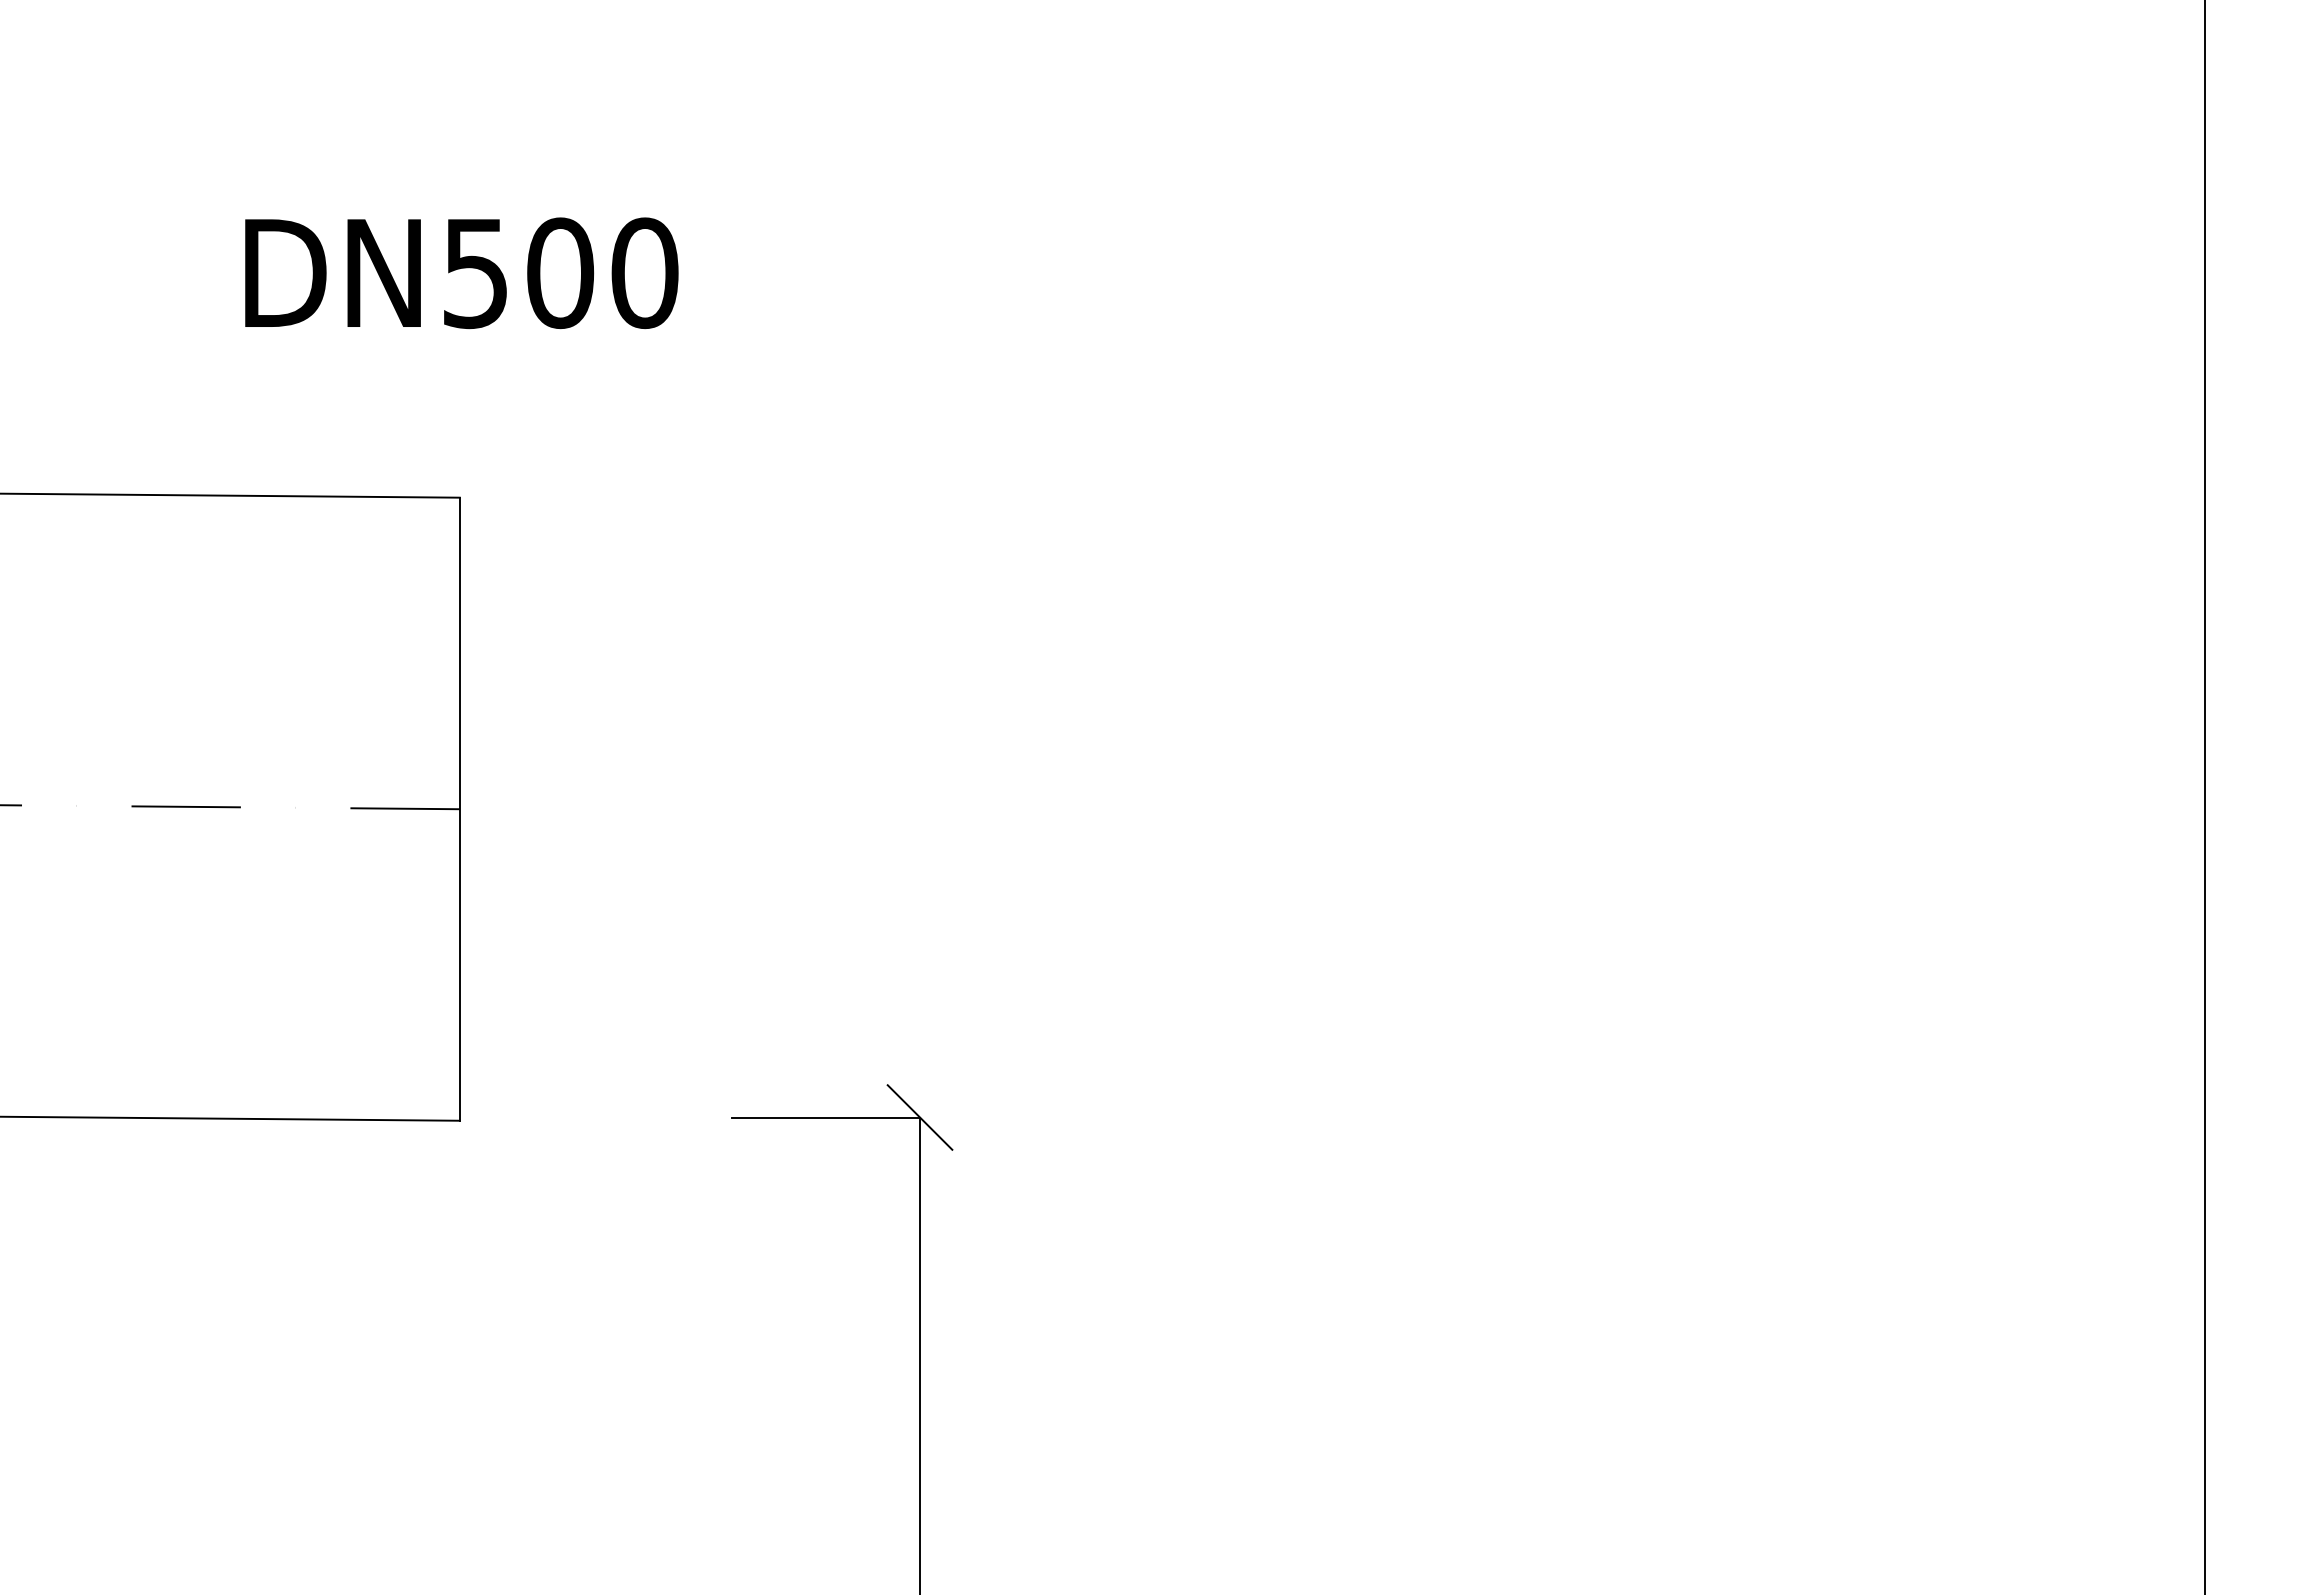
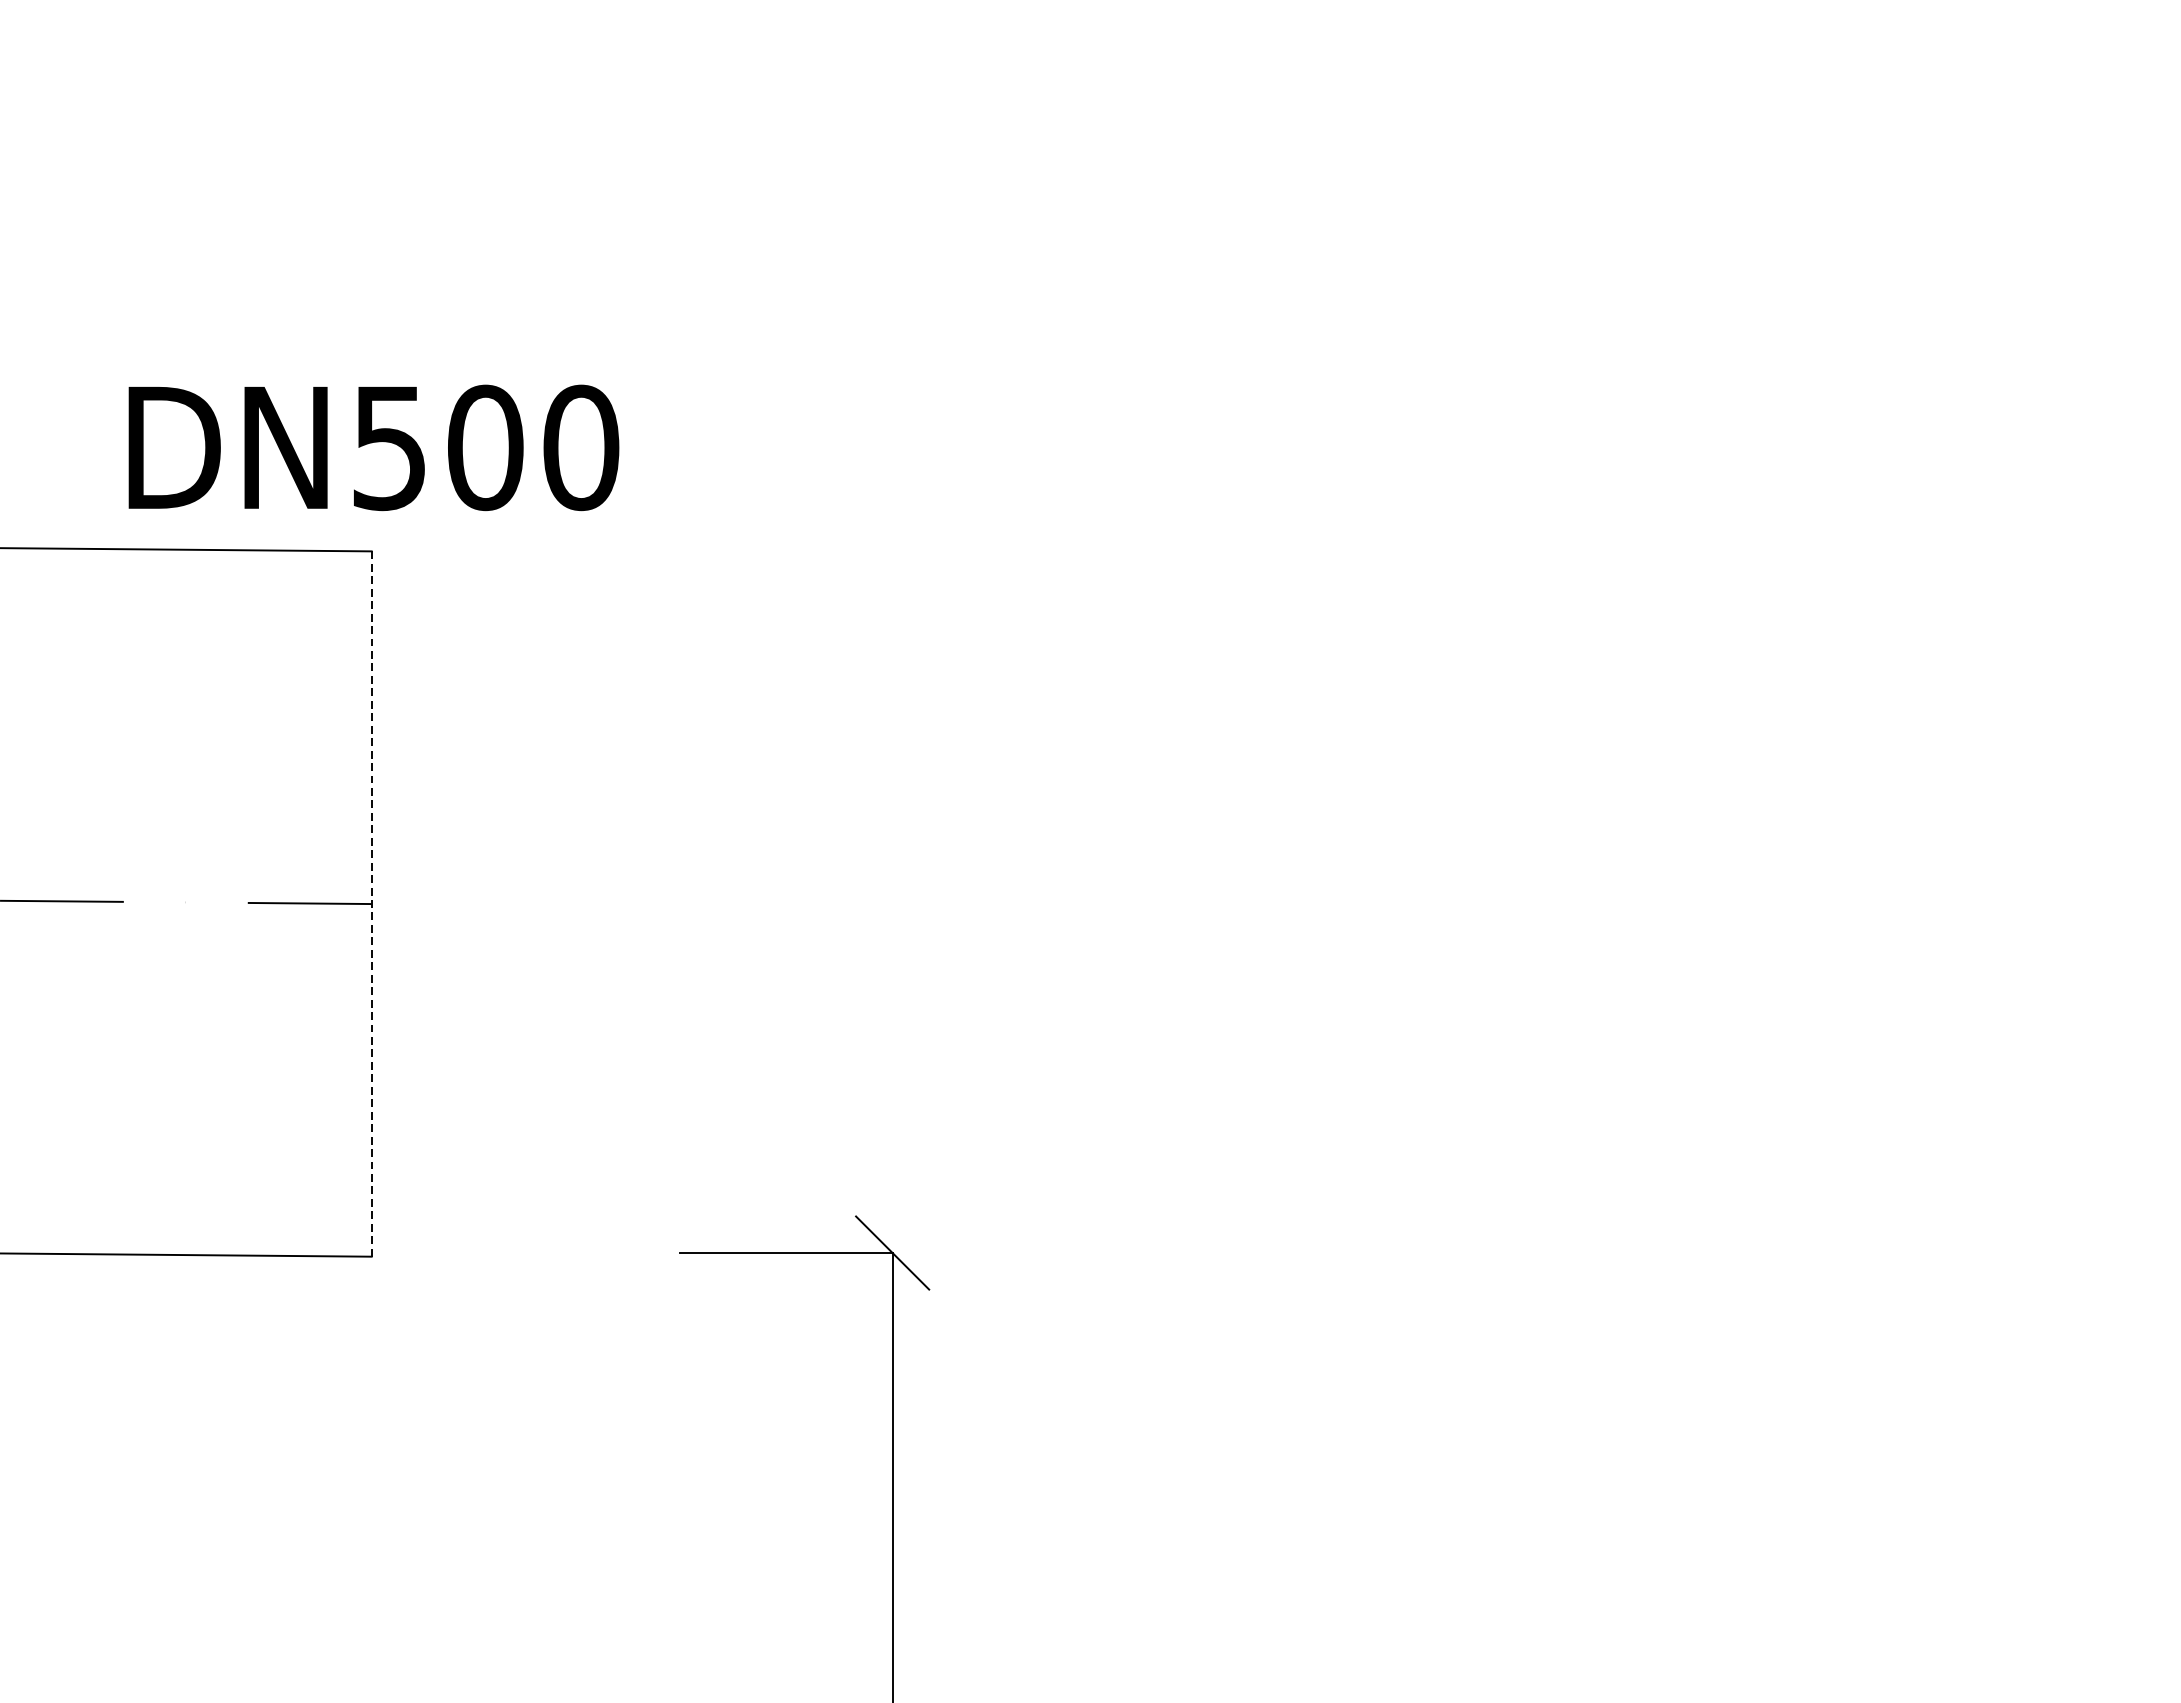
text: (461, 273) -> (373, 448), moved
line: (459, 809) -> (371, 904), solid -> dashed

